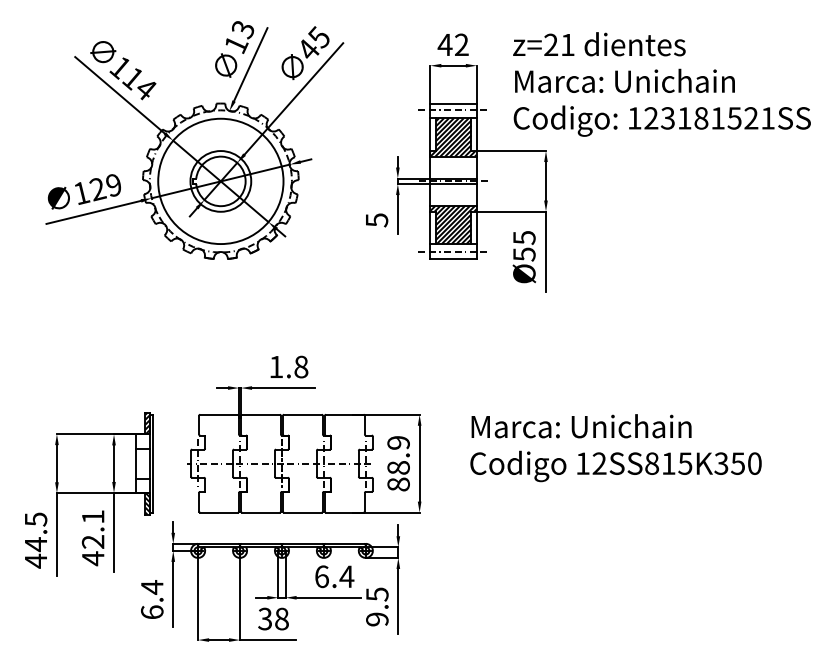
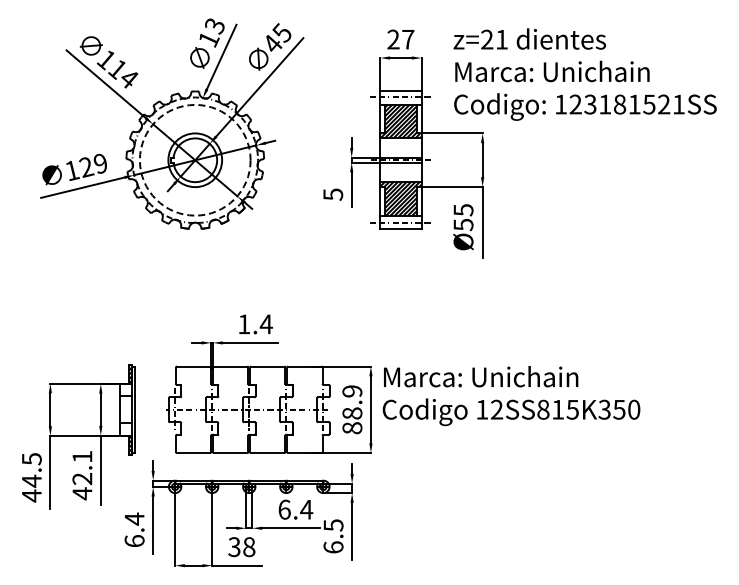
text: (453, 44) -> (400, 39), 42 -> 27
circle: (220, 180) -> (194, 159), solid -> dashed
text: (300, 367) -> (265, 324), 1.8 -> 1.4
text: (615, 448) -> (511, 396), moved
text: (377, 619) -> (333, 547), 9.5 -> 6.5

